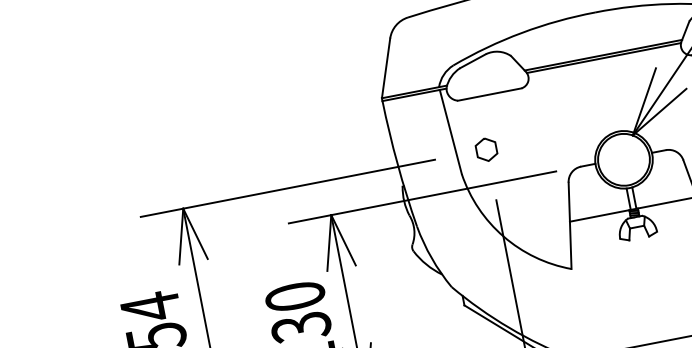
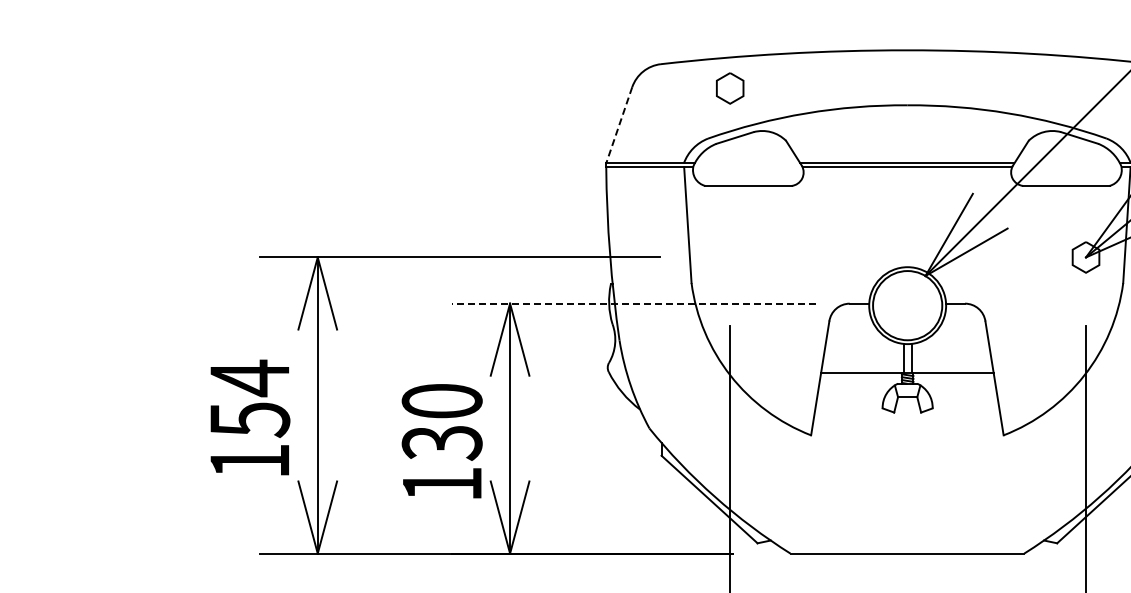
line: (386, 68) -> (619, 125), solid -> dashed
part: (486, 149) -> (730, 88), moved
line: (422, 197) -> (634, 303), solid -> dashed

